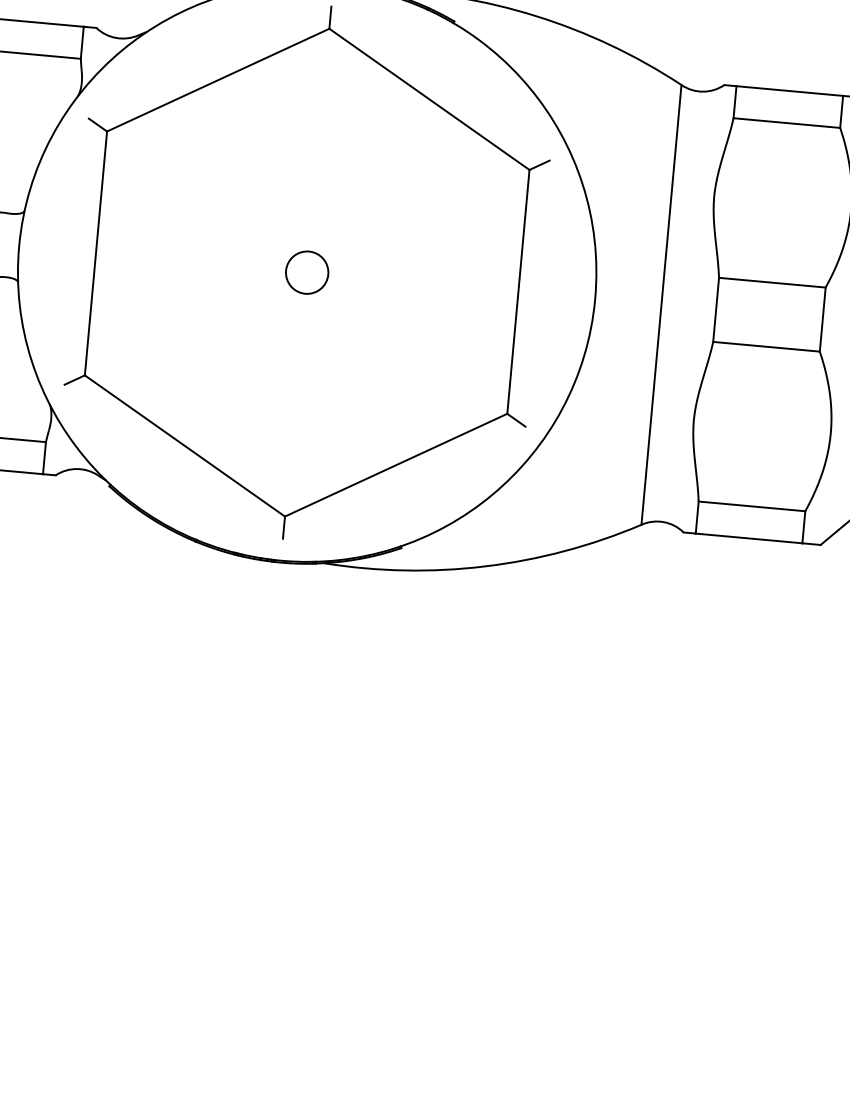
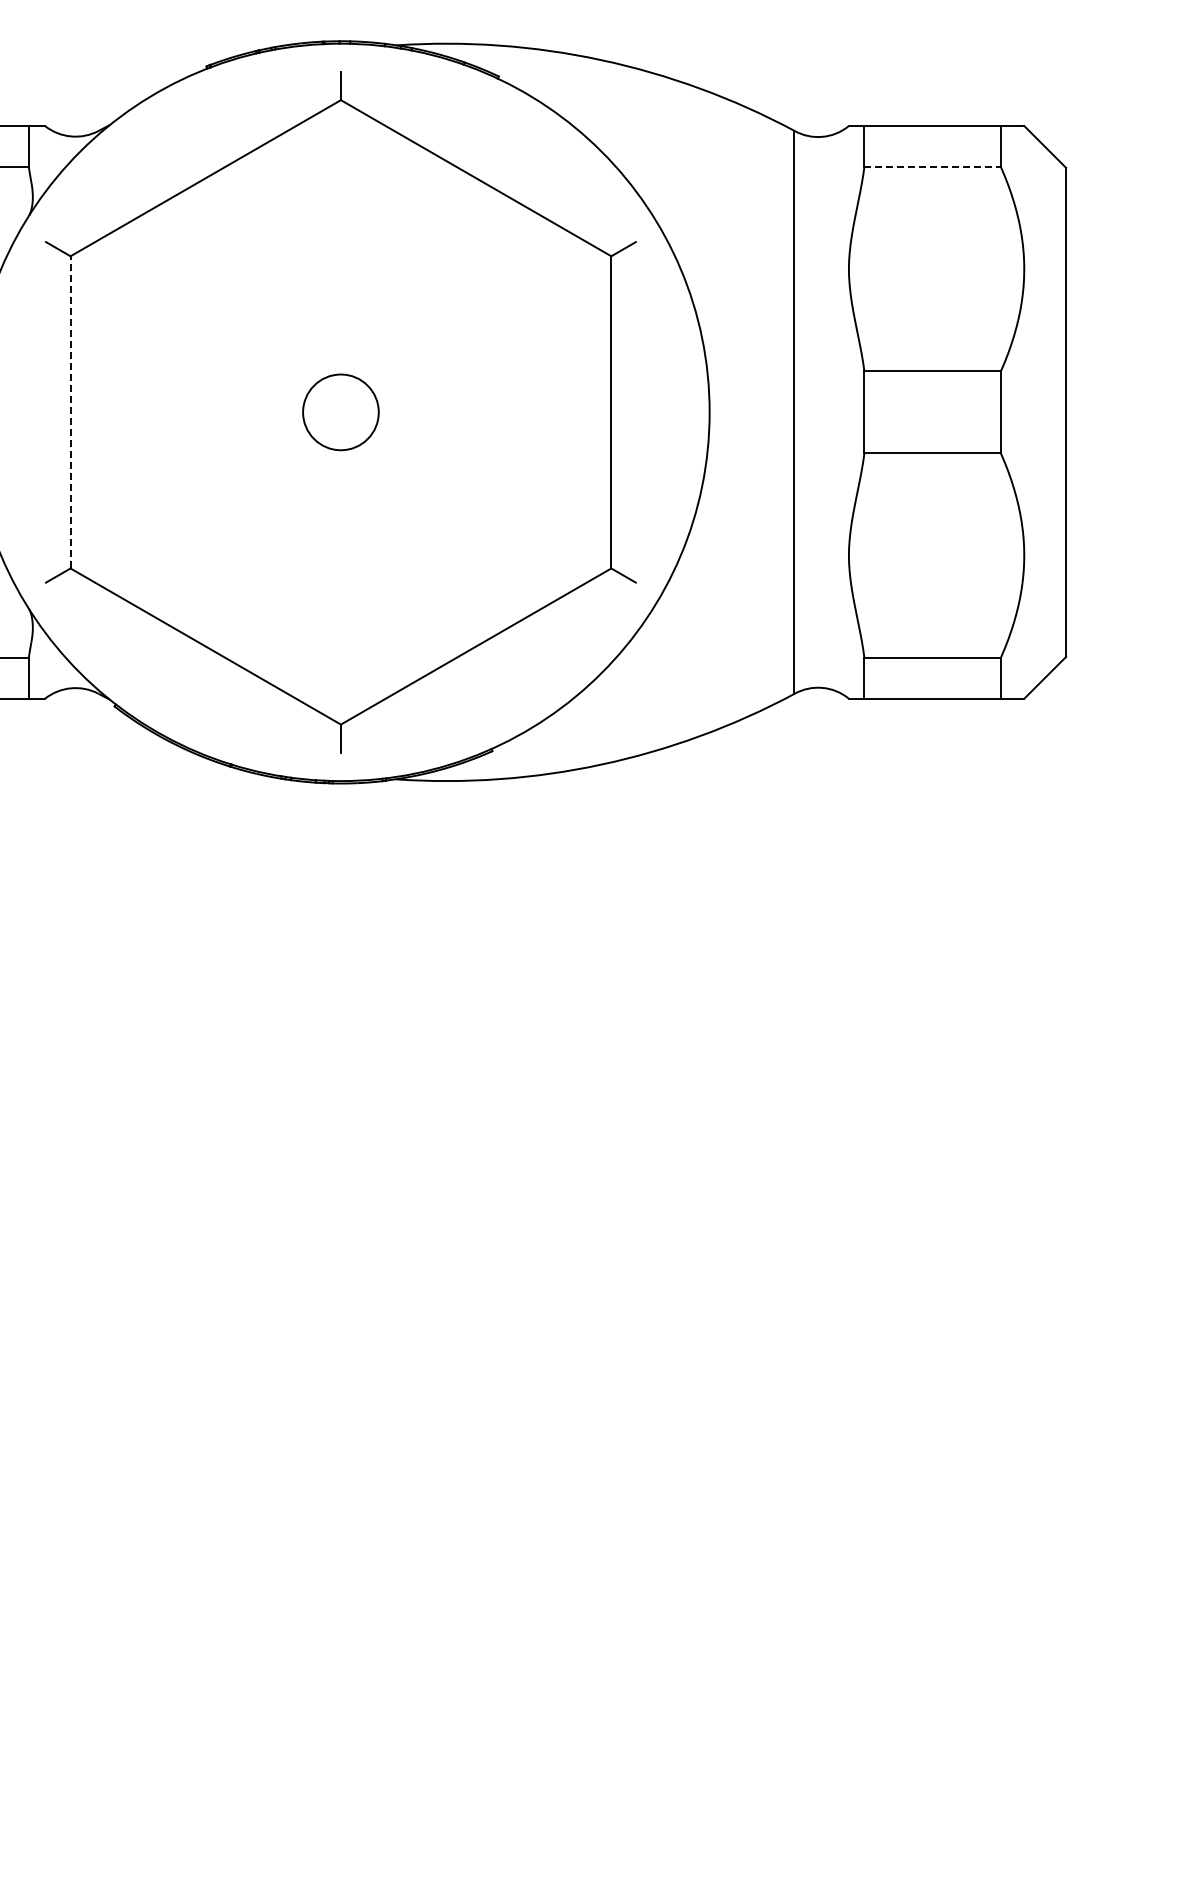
line: (787, 123) -> (933, 167), solid -> dashed
line: (95, 252) -> (70, 411), solid -> dashed
circle: (306, 272) -> (340, 412), size x1.4

